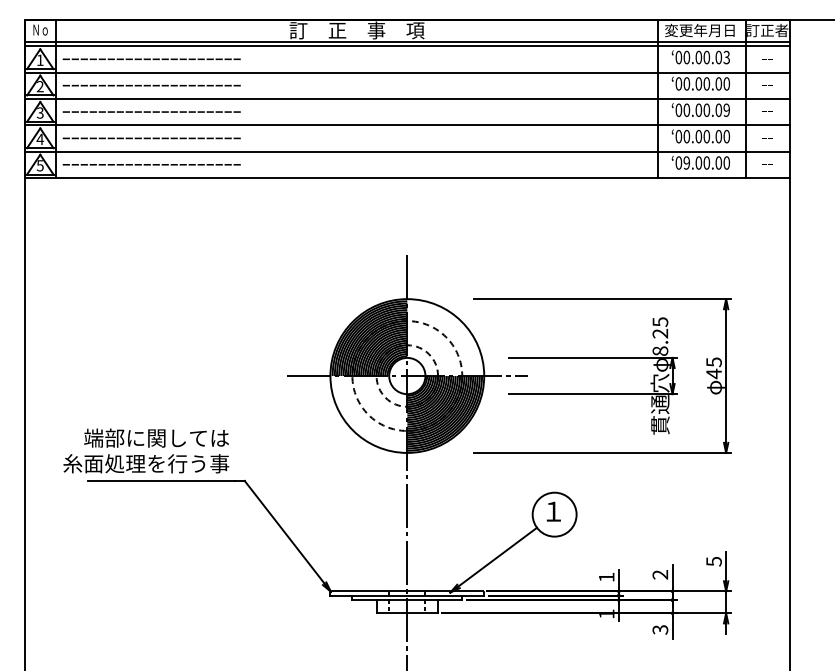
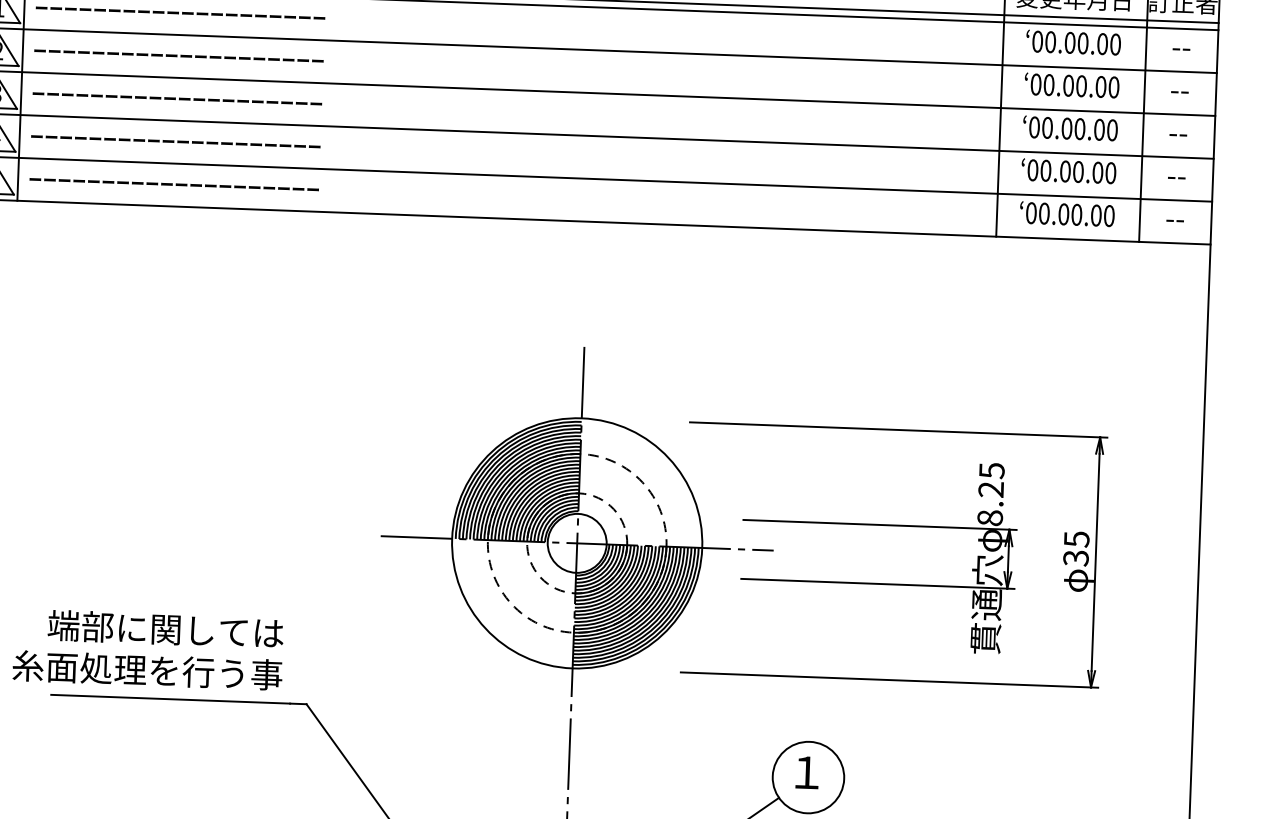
text: (726, 57) -> (1115, 44), 00.00.03 -> 00.00.00
text: (726, 109) -> (1112, 129), 00.00.09 -> 00.00.00
text: (686, 162) -> (1043, 212), 09.00.00 -> 00.00.00
text: (713, 373) -> (1075, 557), 45 -> 35

